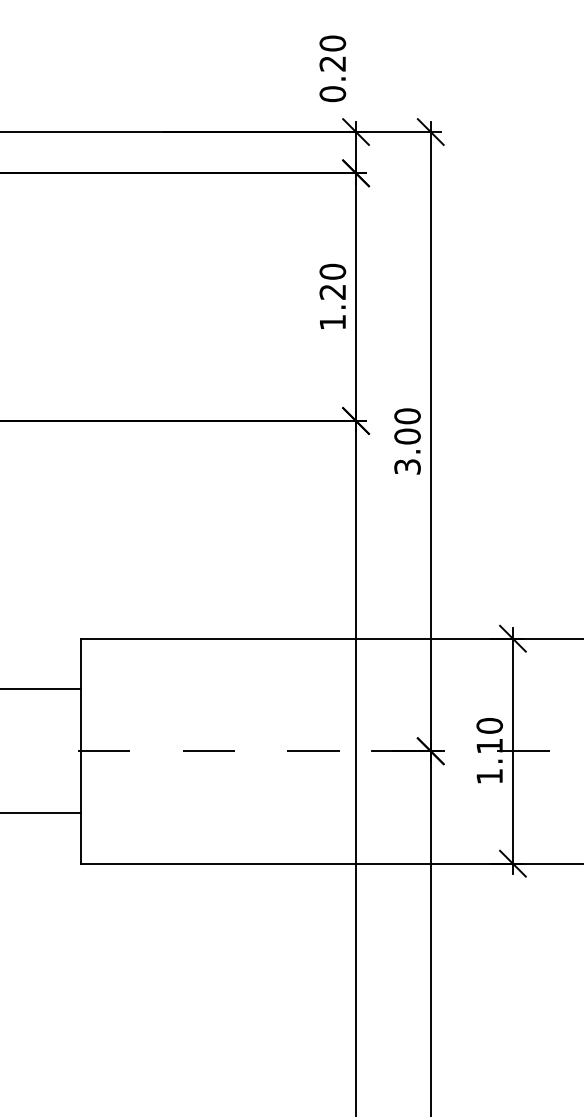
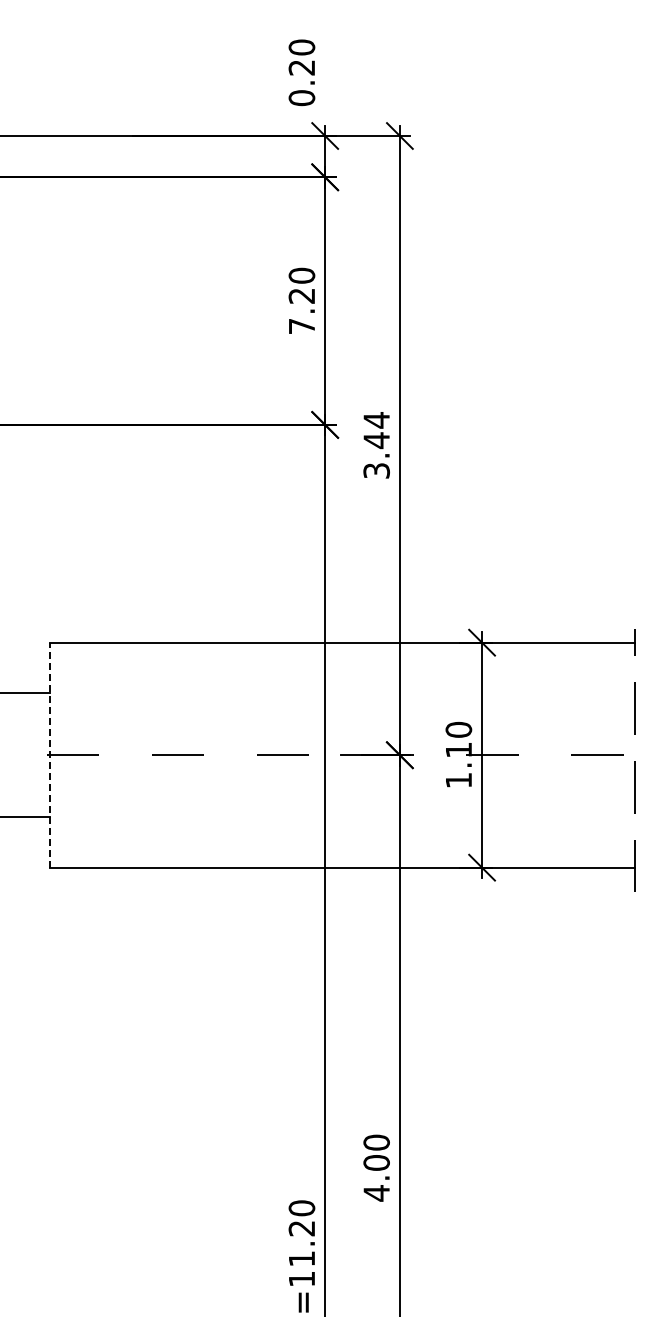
text: (332, 322) -> (301, 326), 1.20 -> 7.20
text: (407, 426) -> (376, 430), 3.00 -> 3.44
line: (81, 750) -> (50, 754), solid -> dashed

